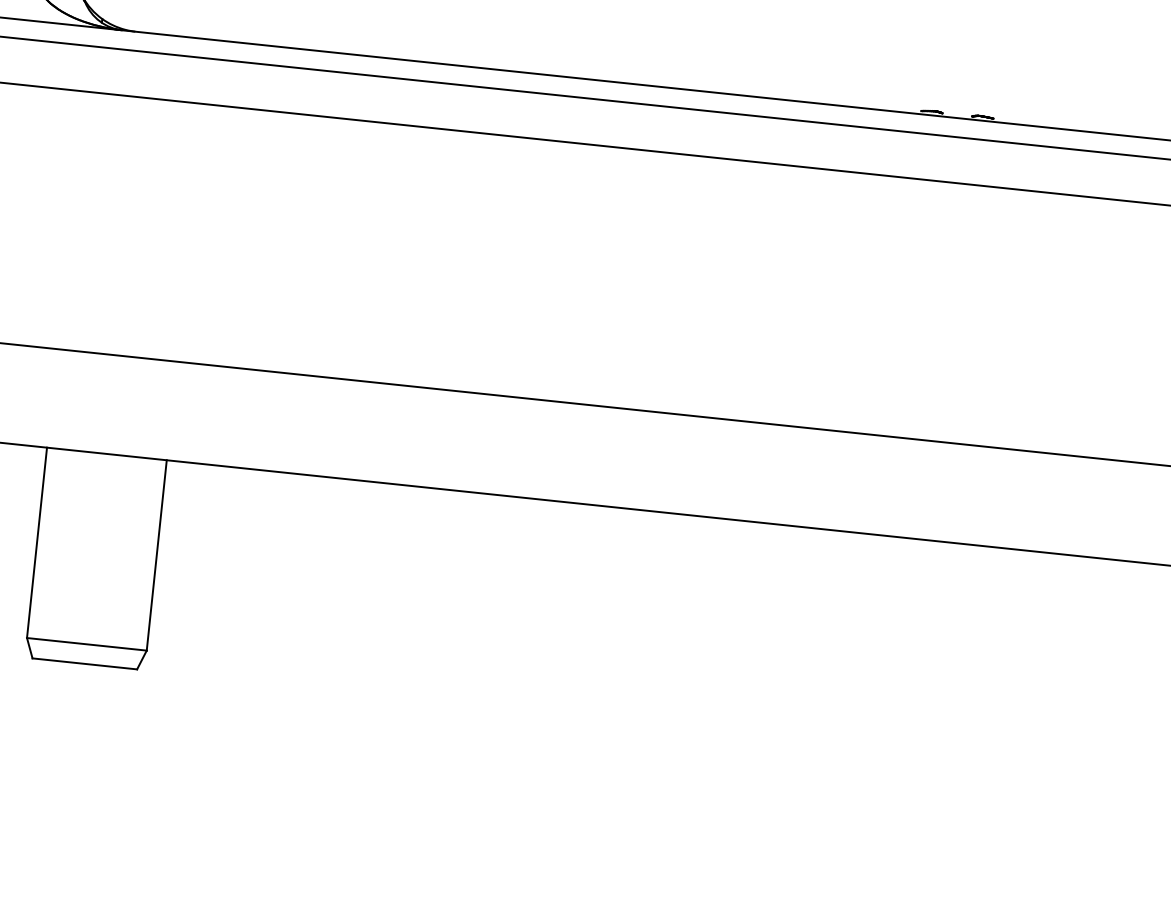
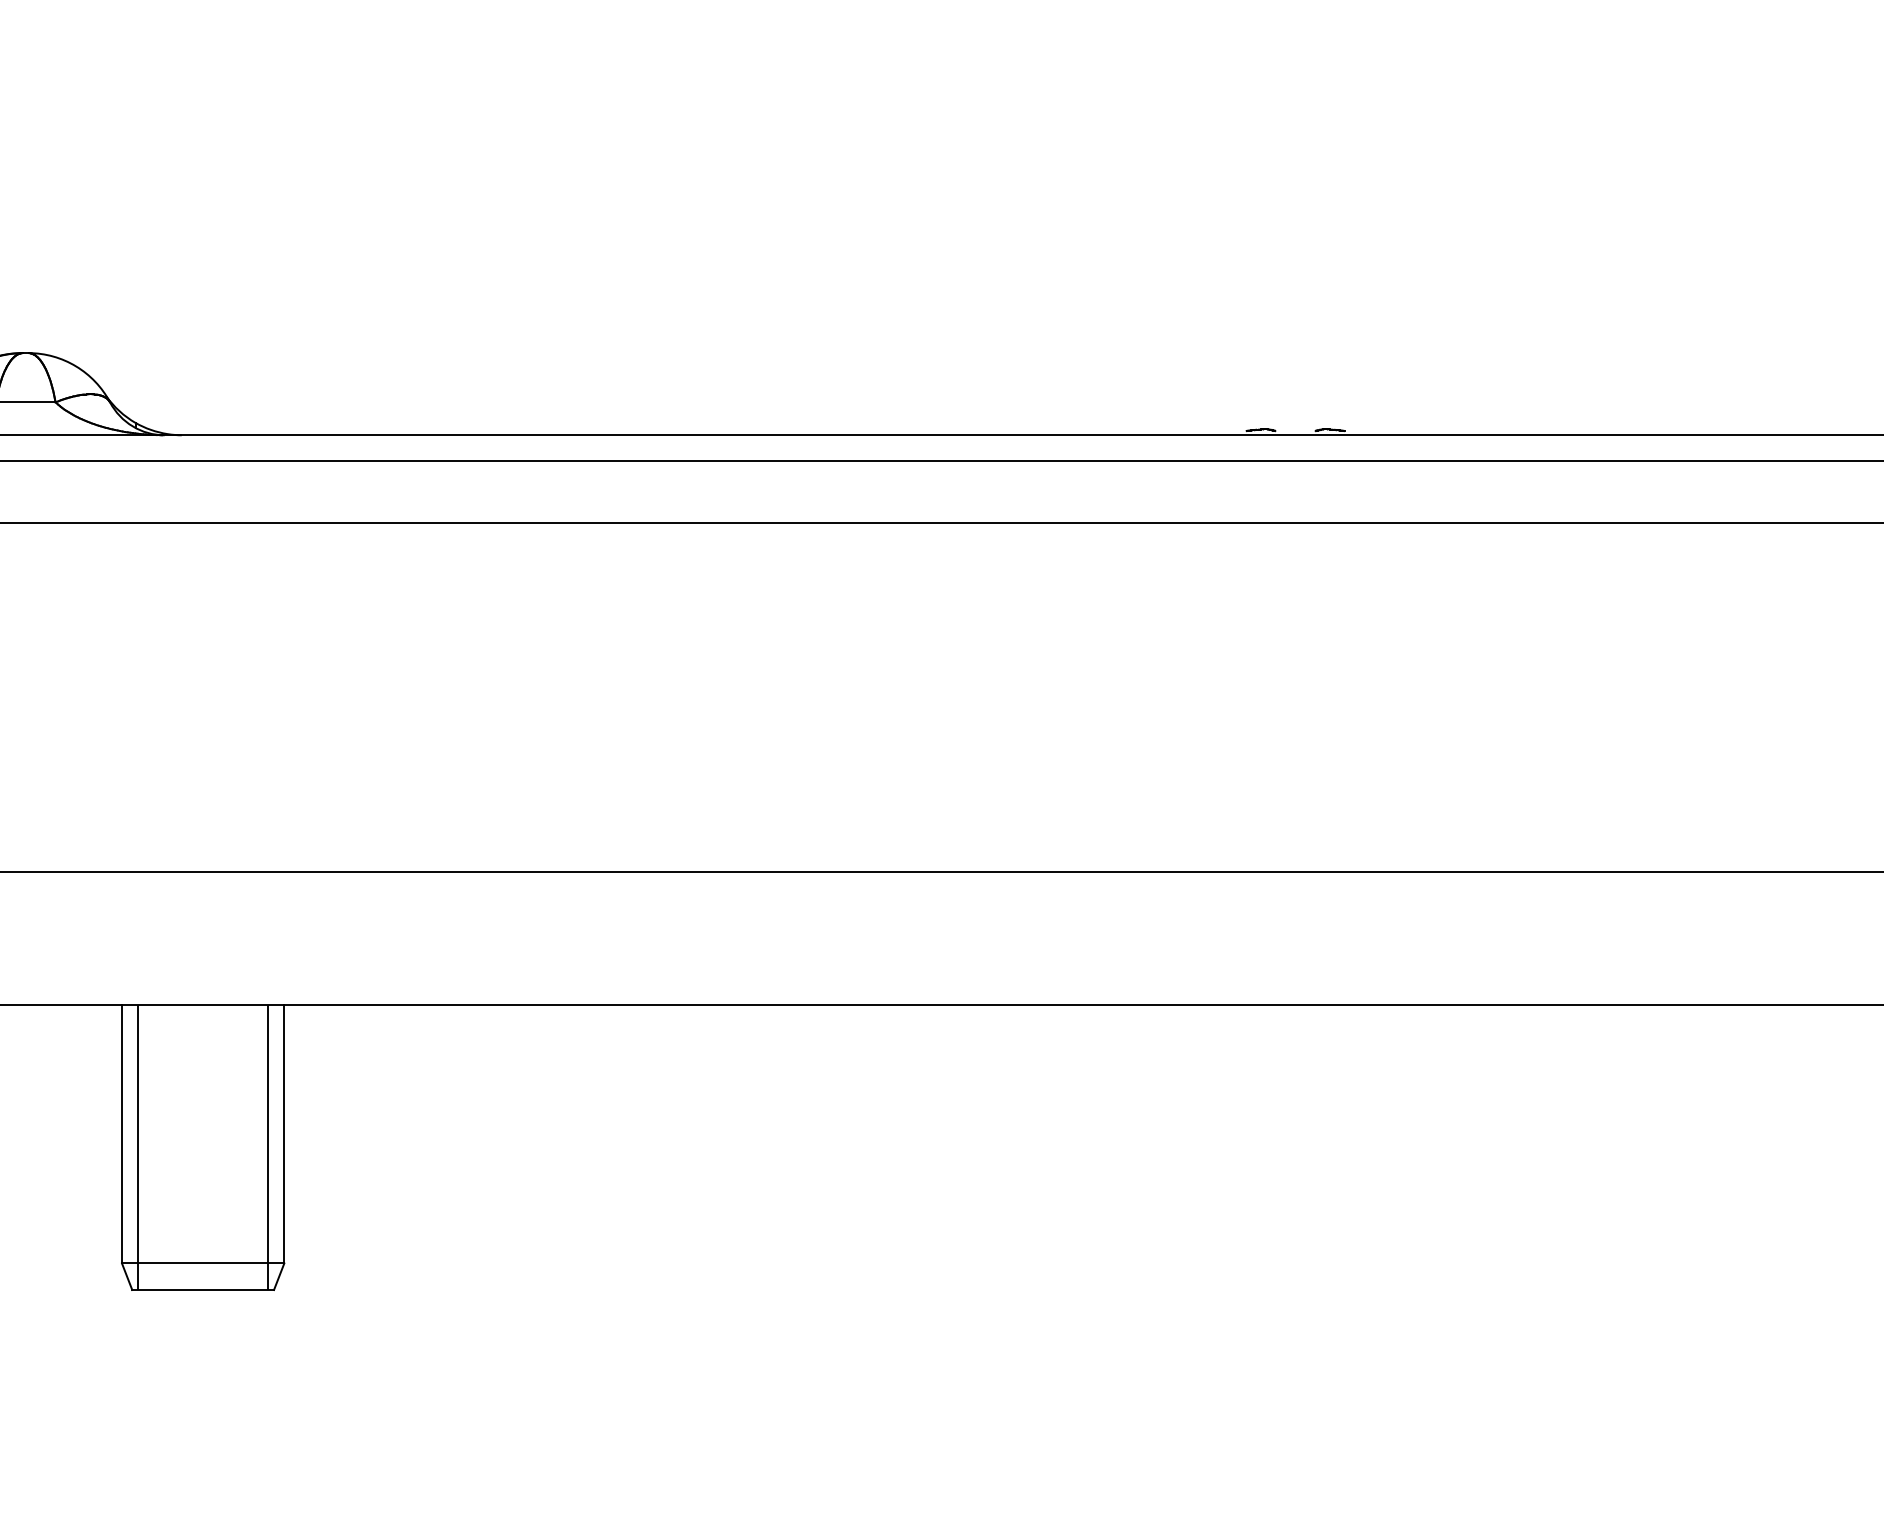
line: (48, 553) -> (138, 1147), added
line: (144, 563) -> (268, 1147), added

